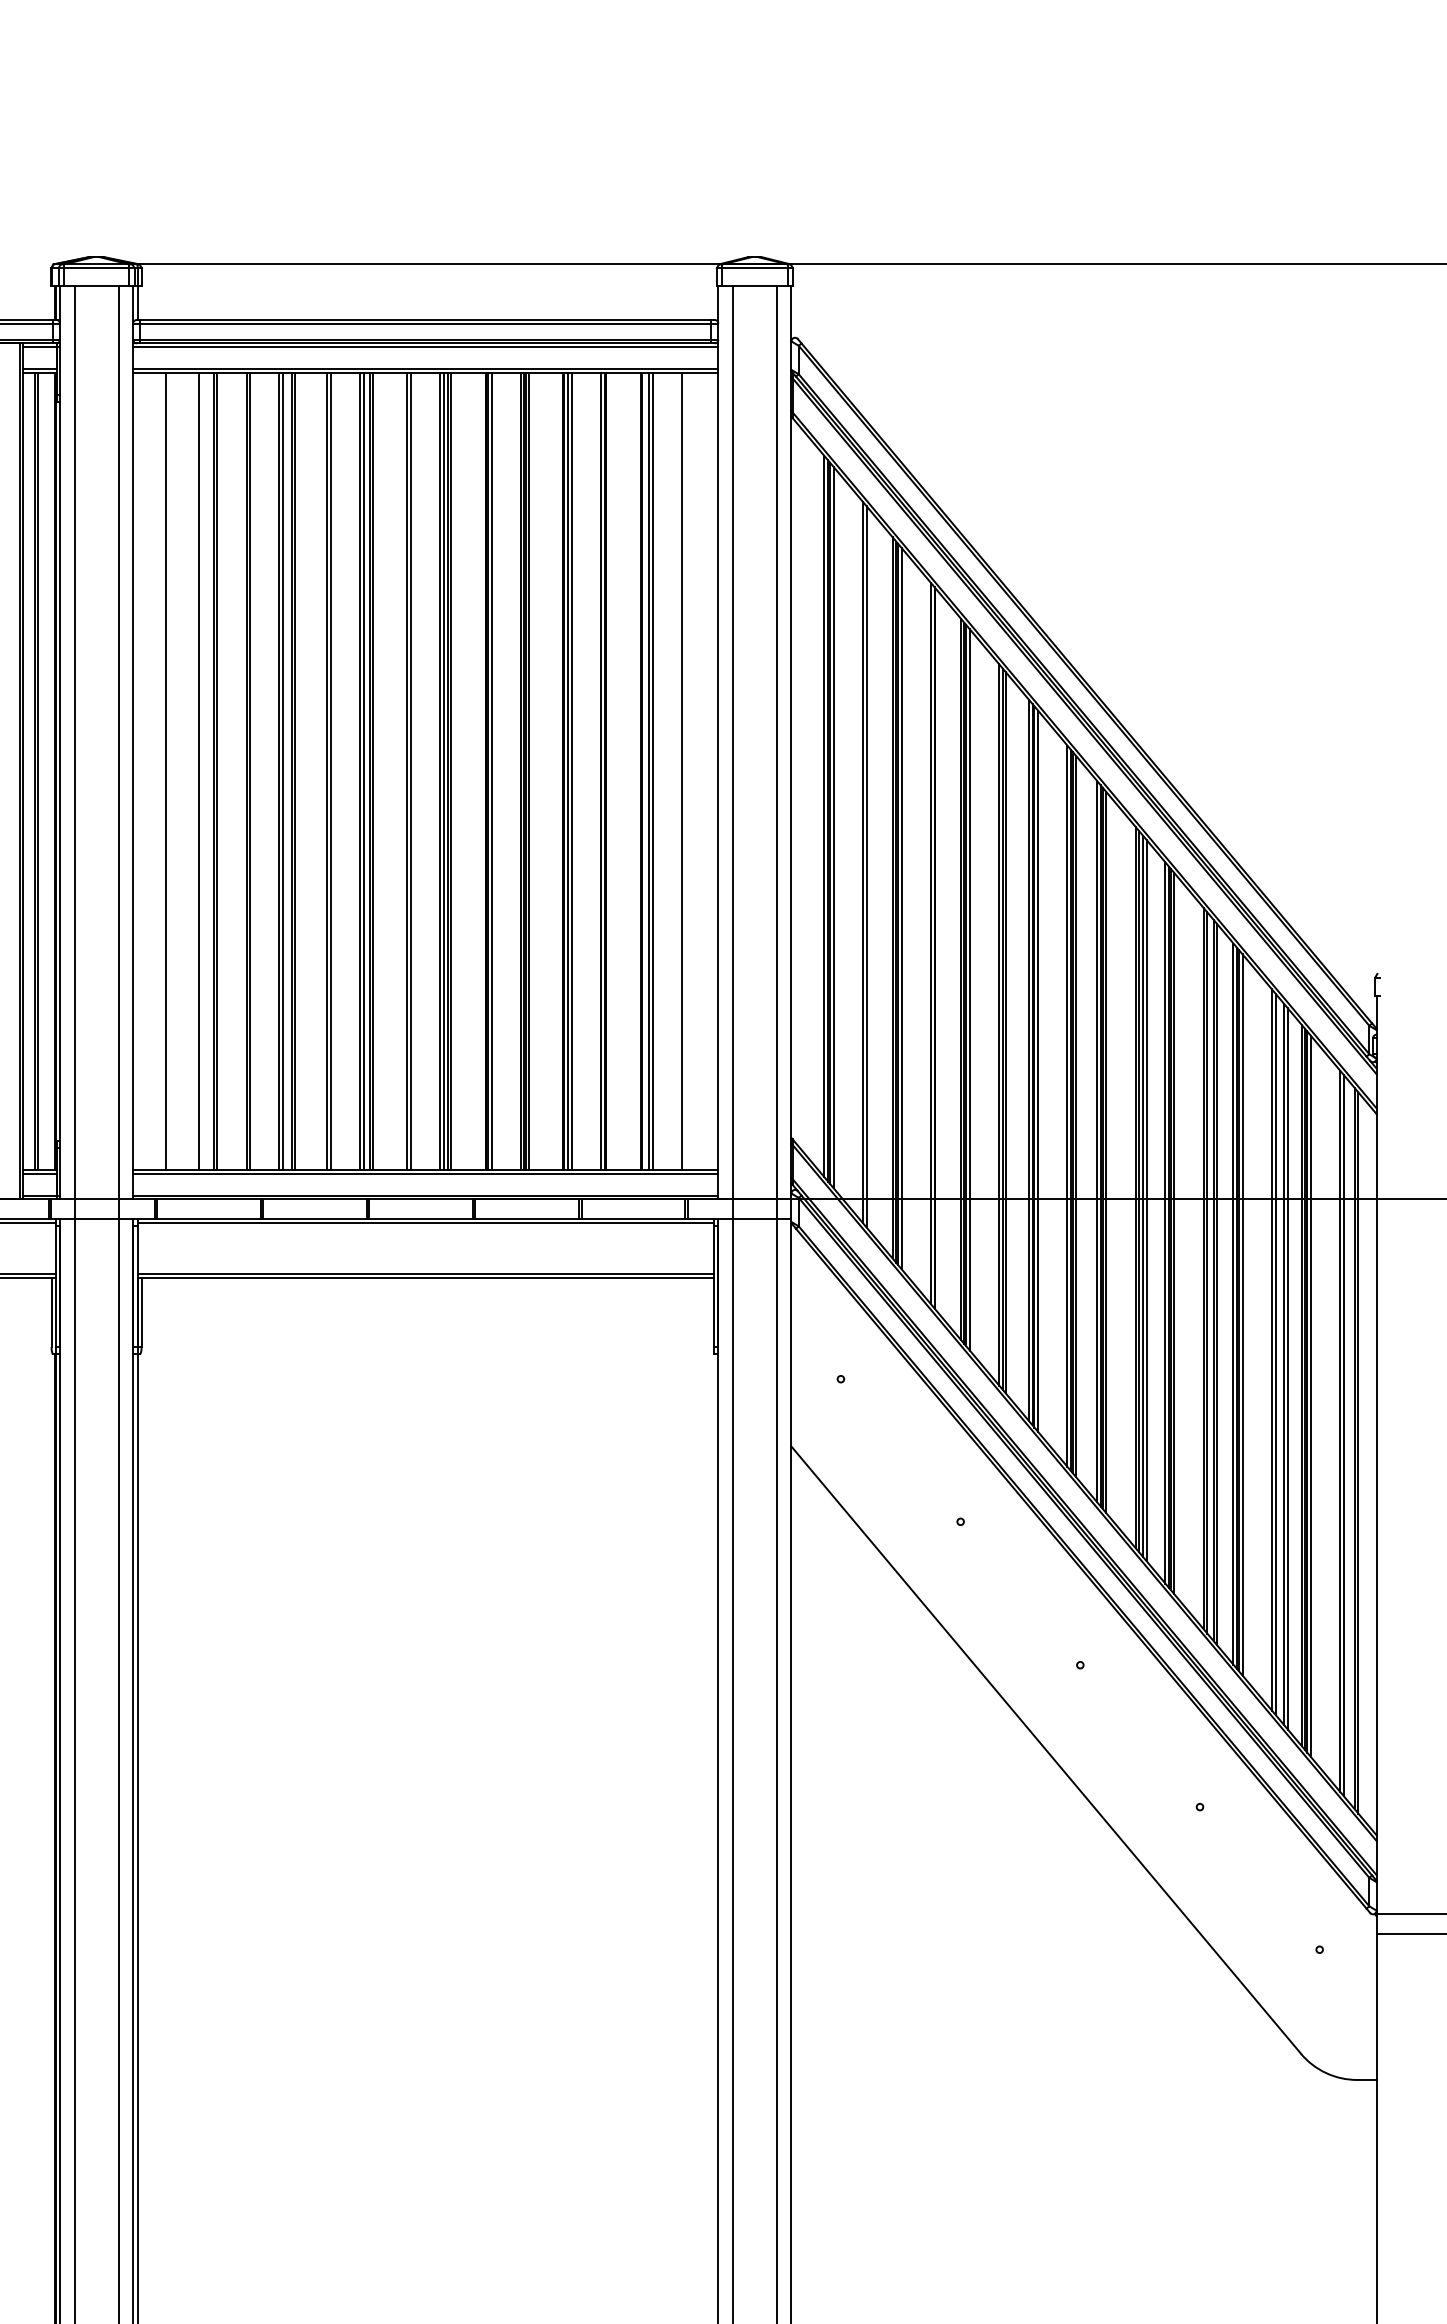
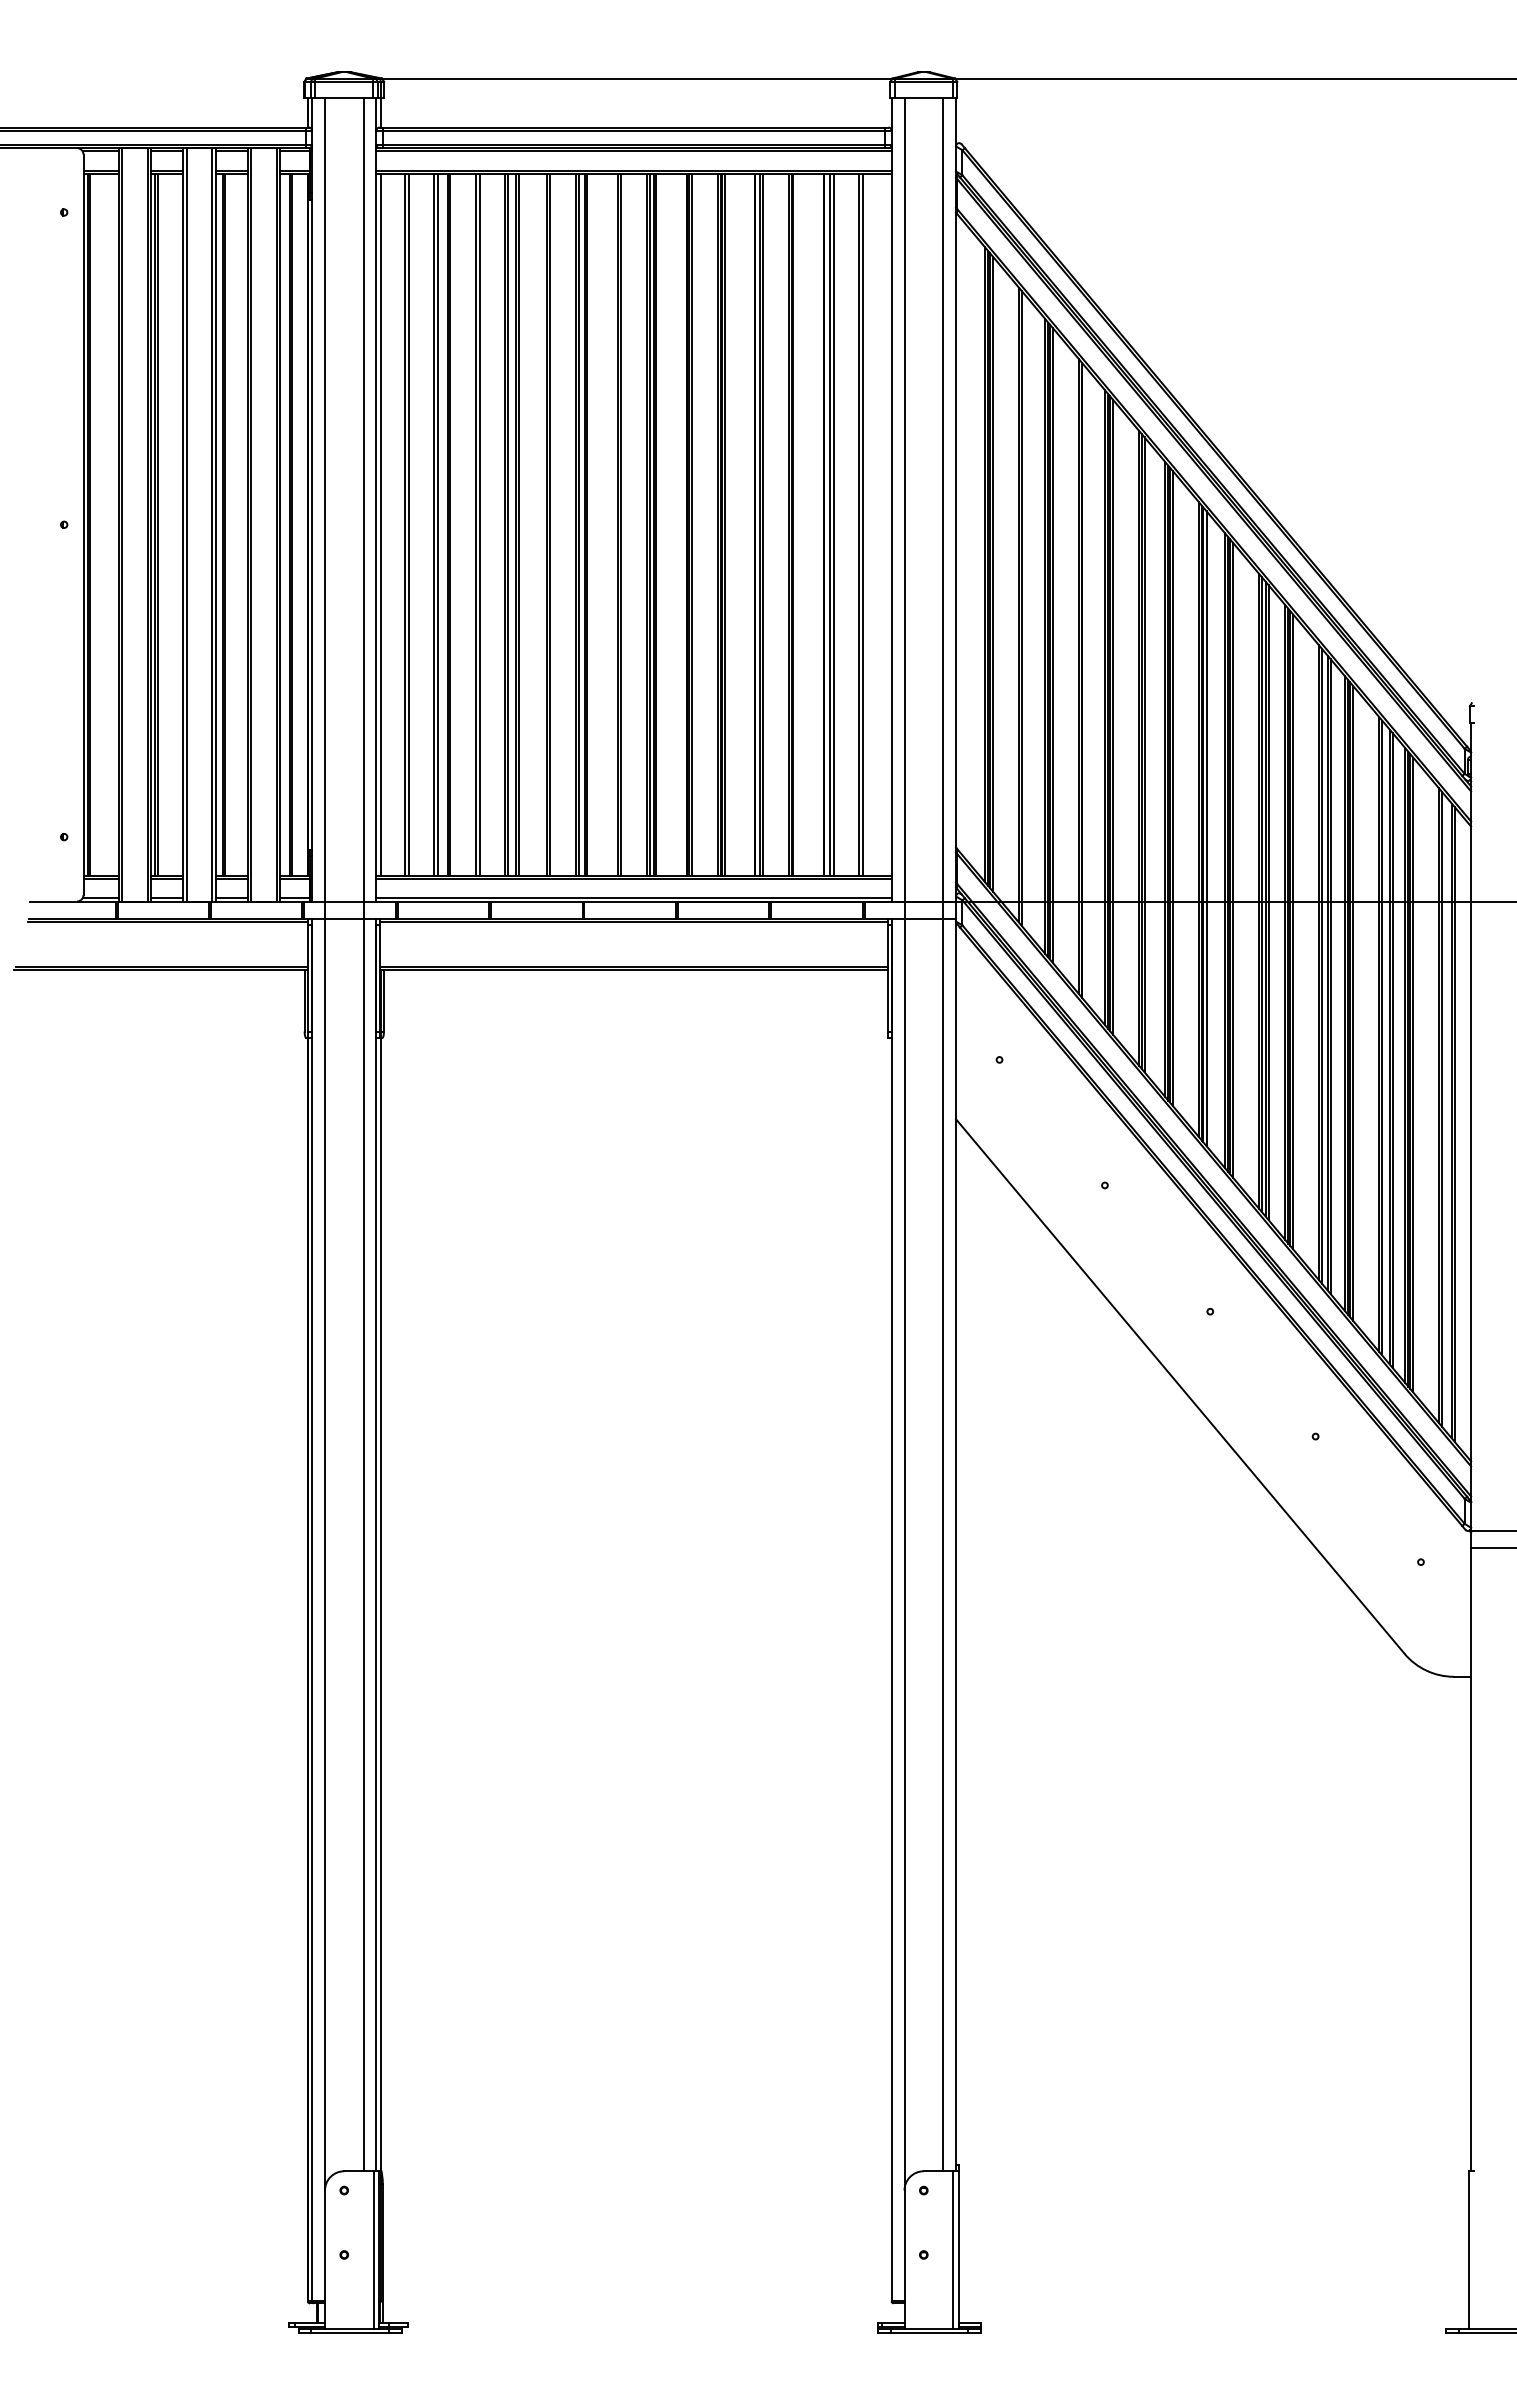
line: (137, 770) -> (380, 524), added
line: (169, 770) -> (408, 524), added
line: (202, 770) -> (437, 524), added
line: (685, 770) -> (862, 524), added

